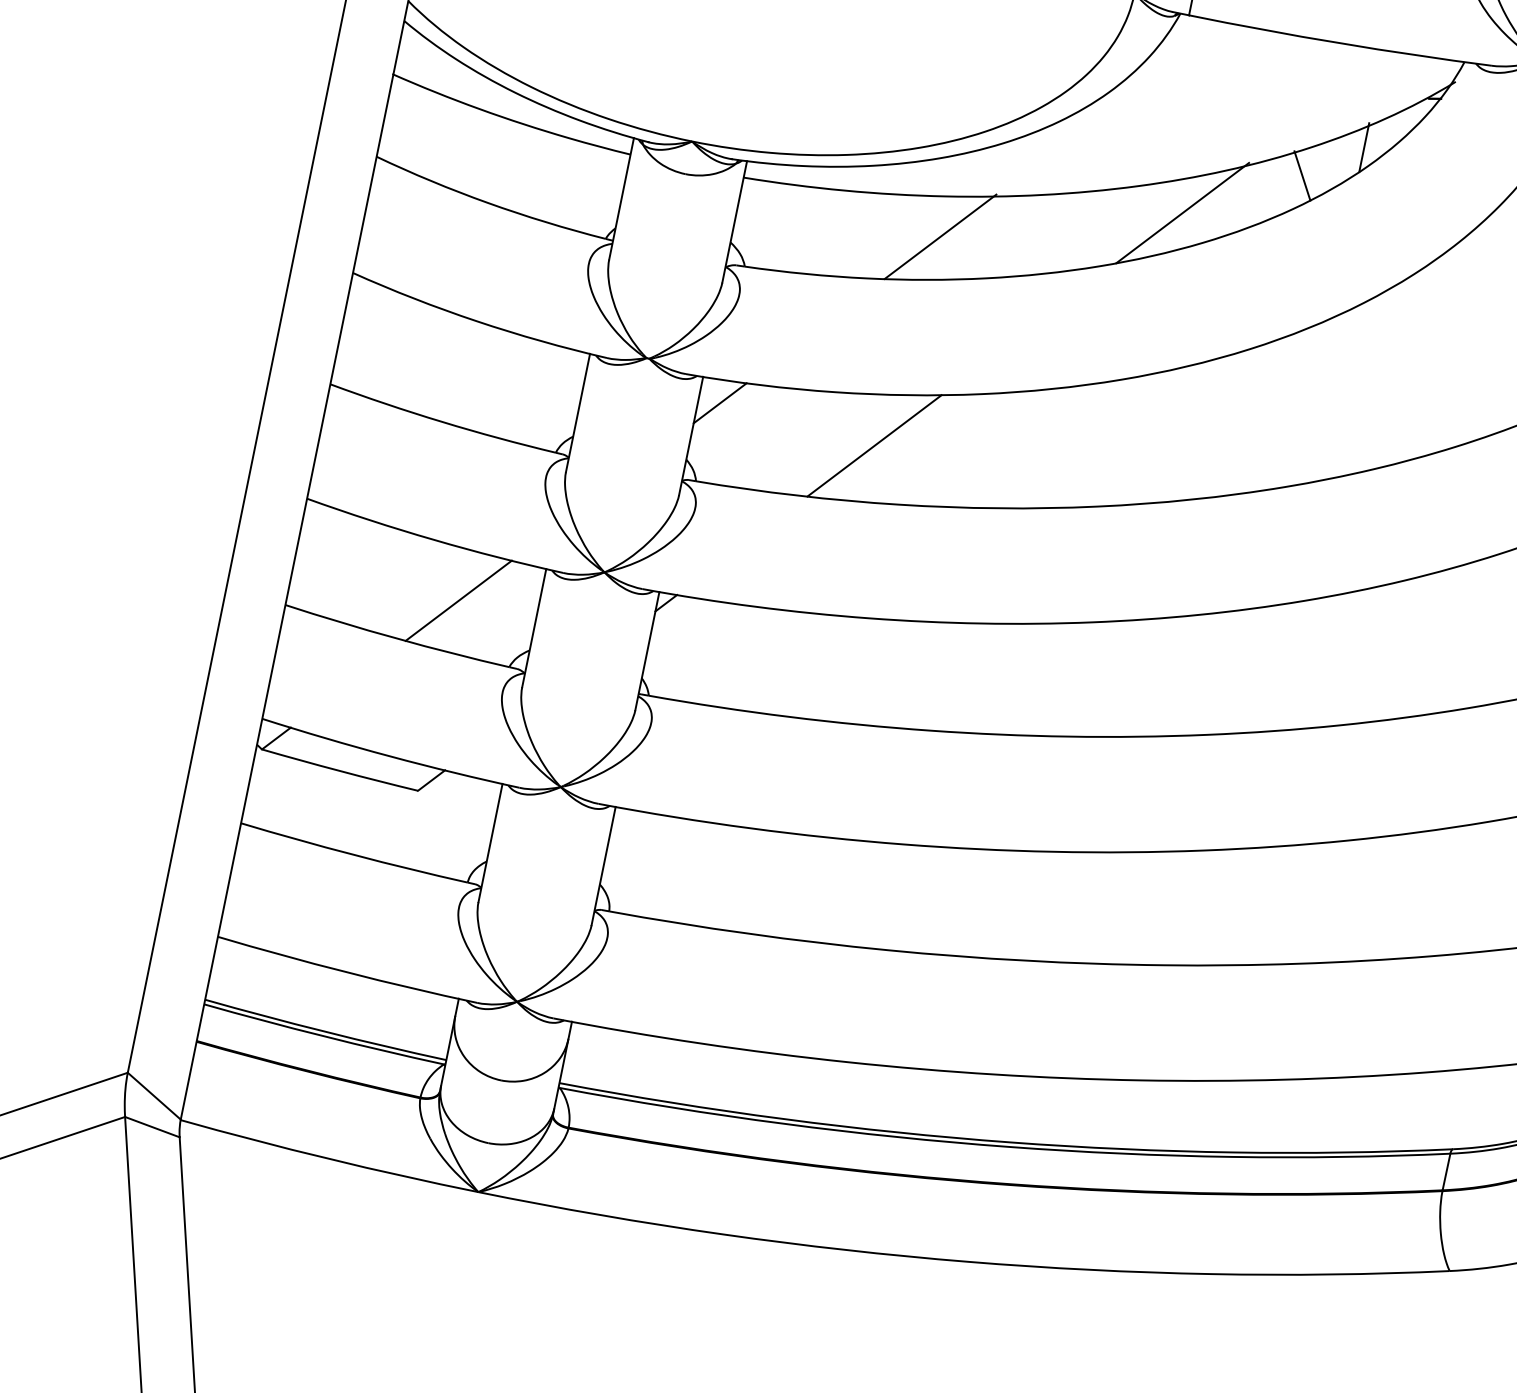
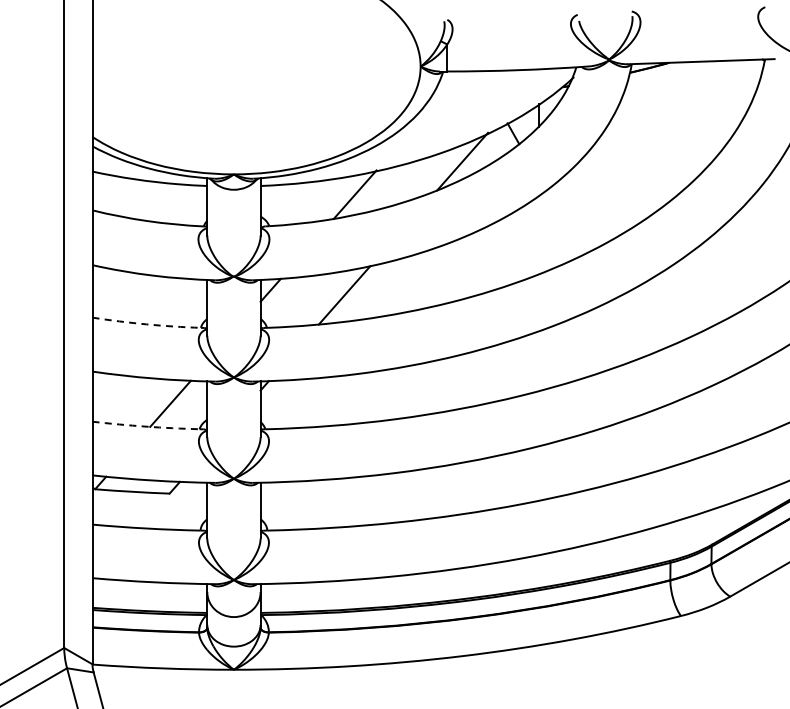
arc: (441, 422) -> (146, 324), solid -> dashed
arc: (397, 638) -> (146, 426), solid -> dashed

